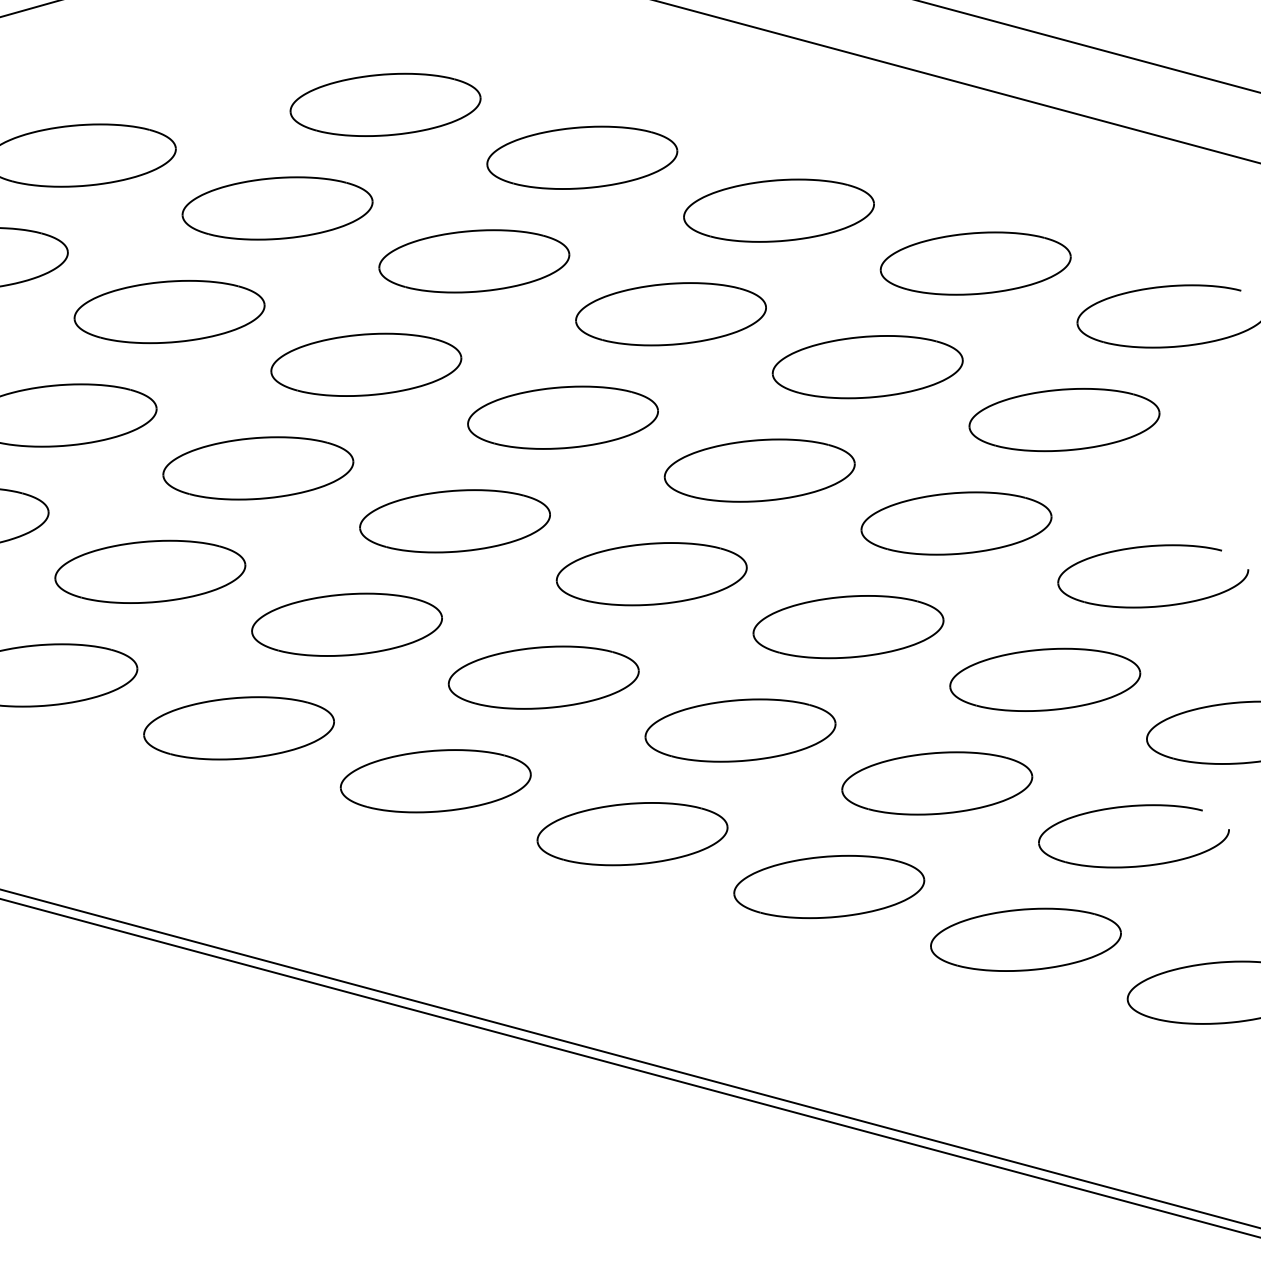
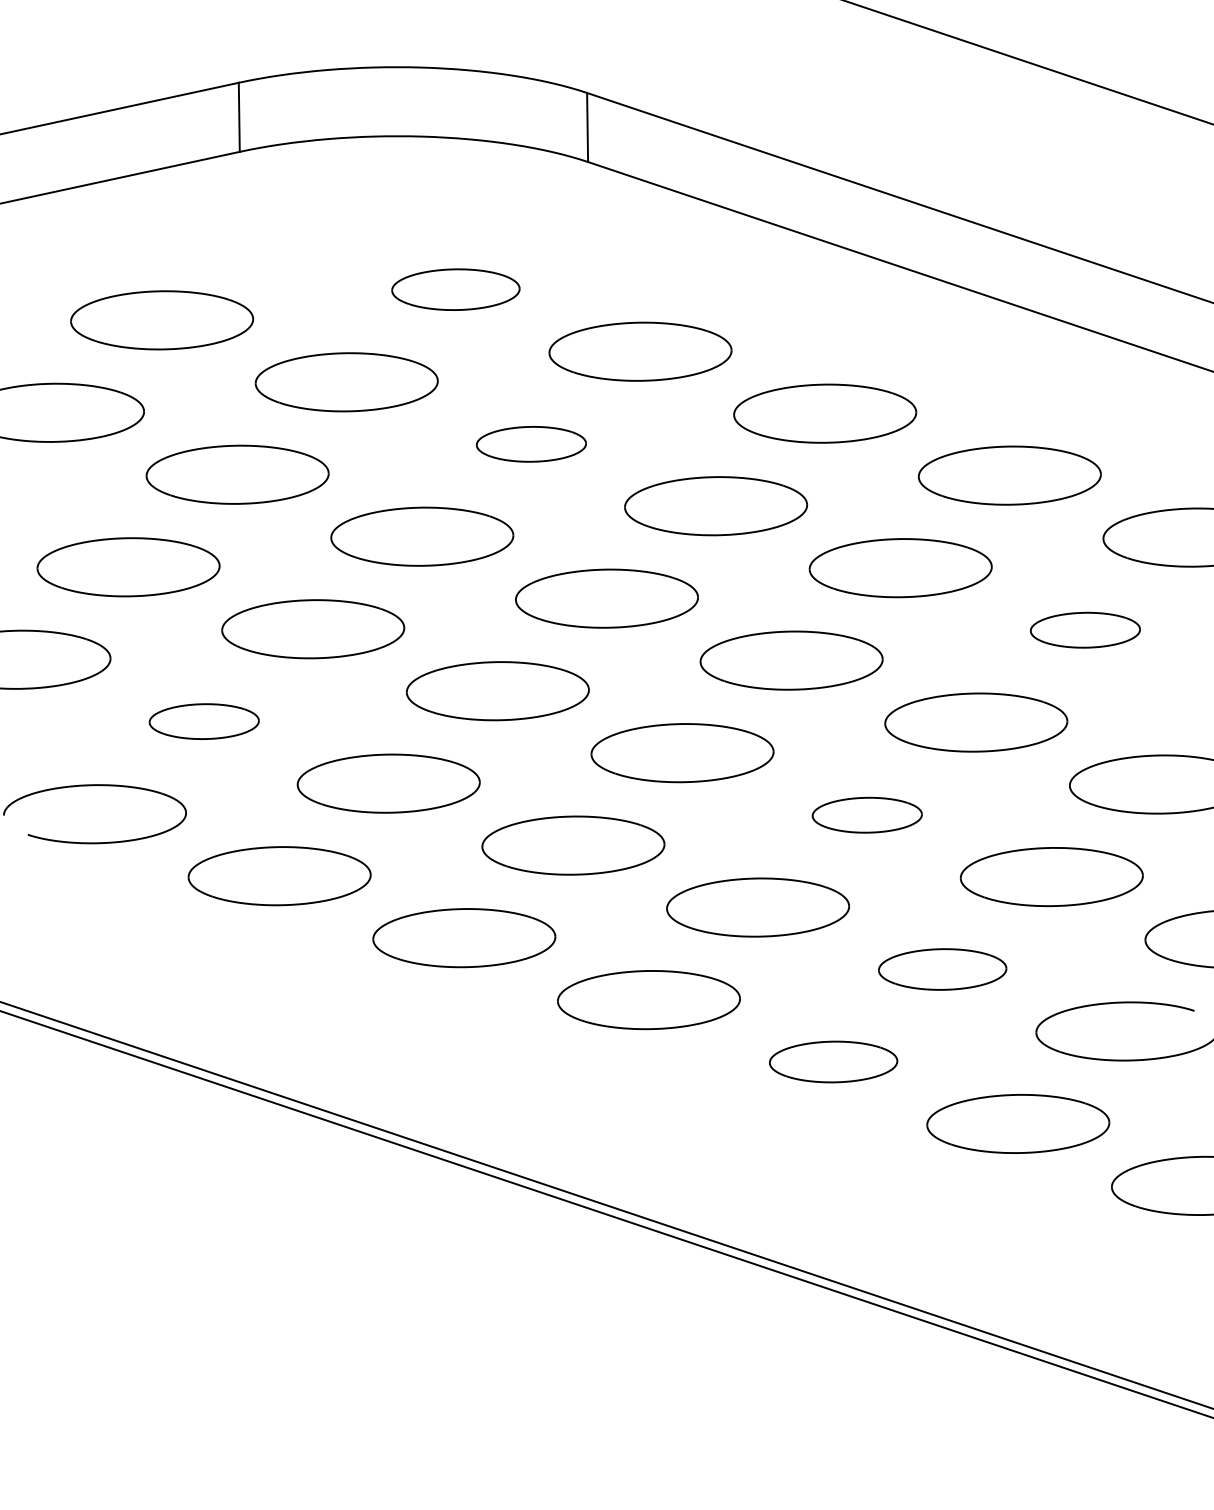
part: (385, 104) -> (455, 289), size x0.7
part: (474, 261) -> (531, 444), size x0.6
part: (1064, 420) -> (1085, 630), size x0.6
part: (150, 571) -> (204, 721), size x0.6
part: (848, 627) -> (867, 815), size x0.6
part: (936, 783) -> (942, 969), size x0.7
part: (829, 886) -> (833, 1061), size x0.7

